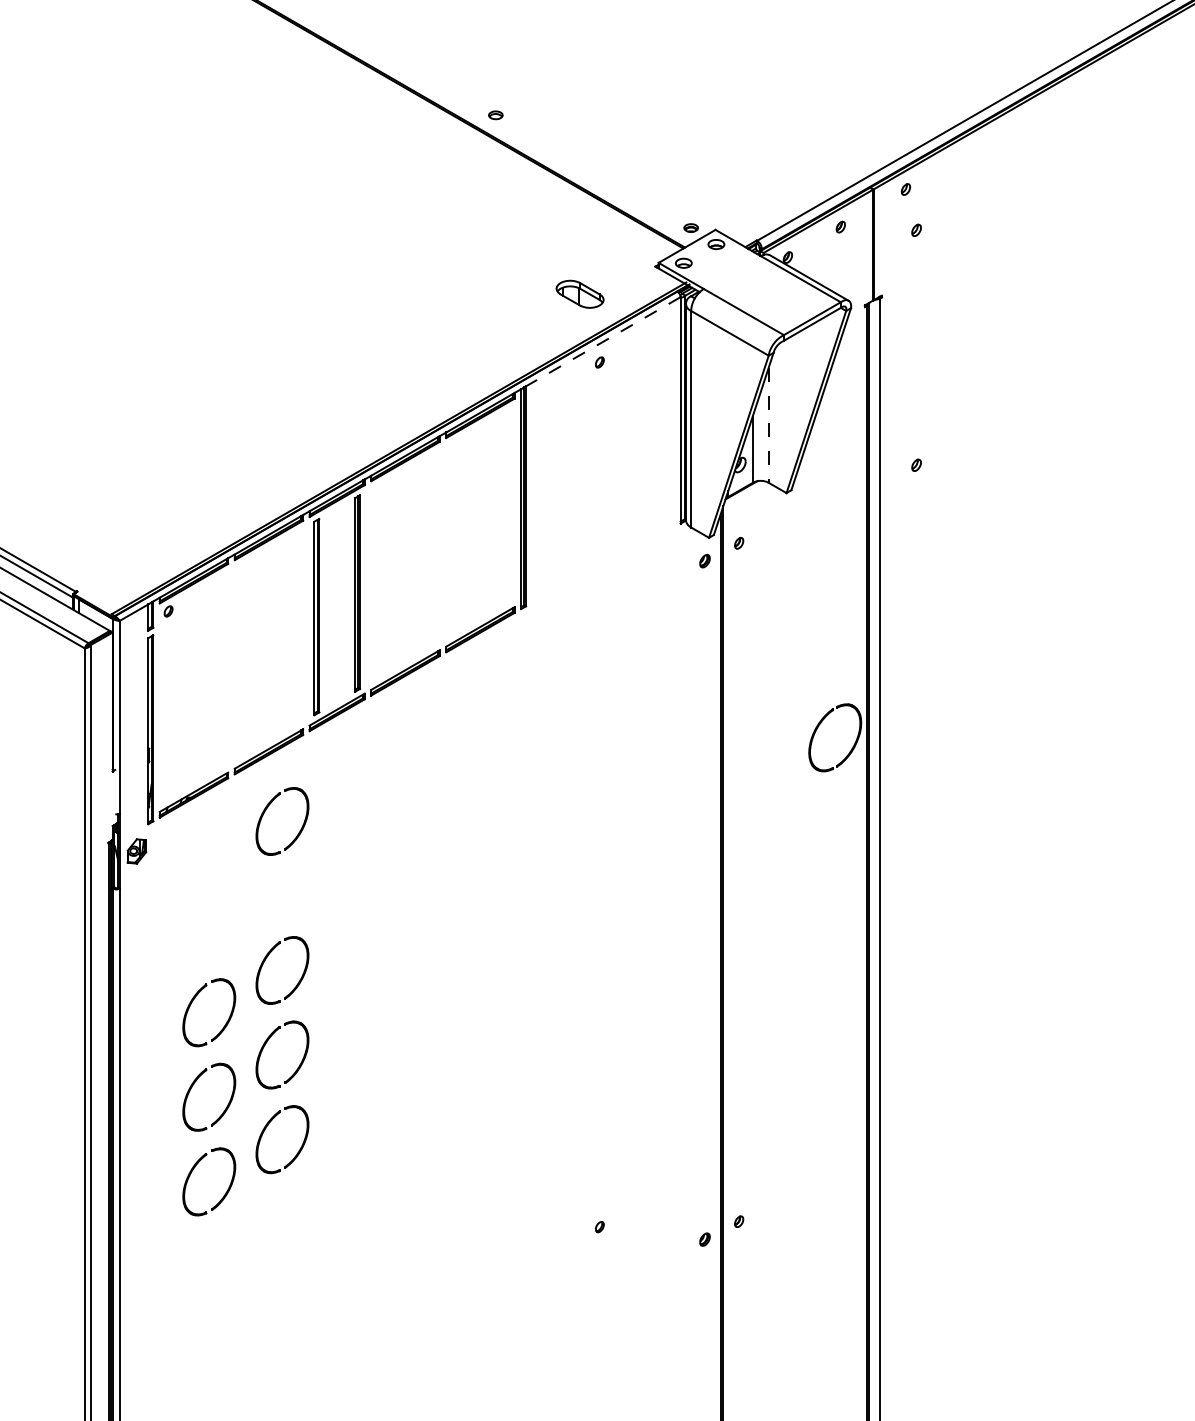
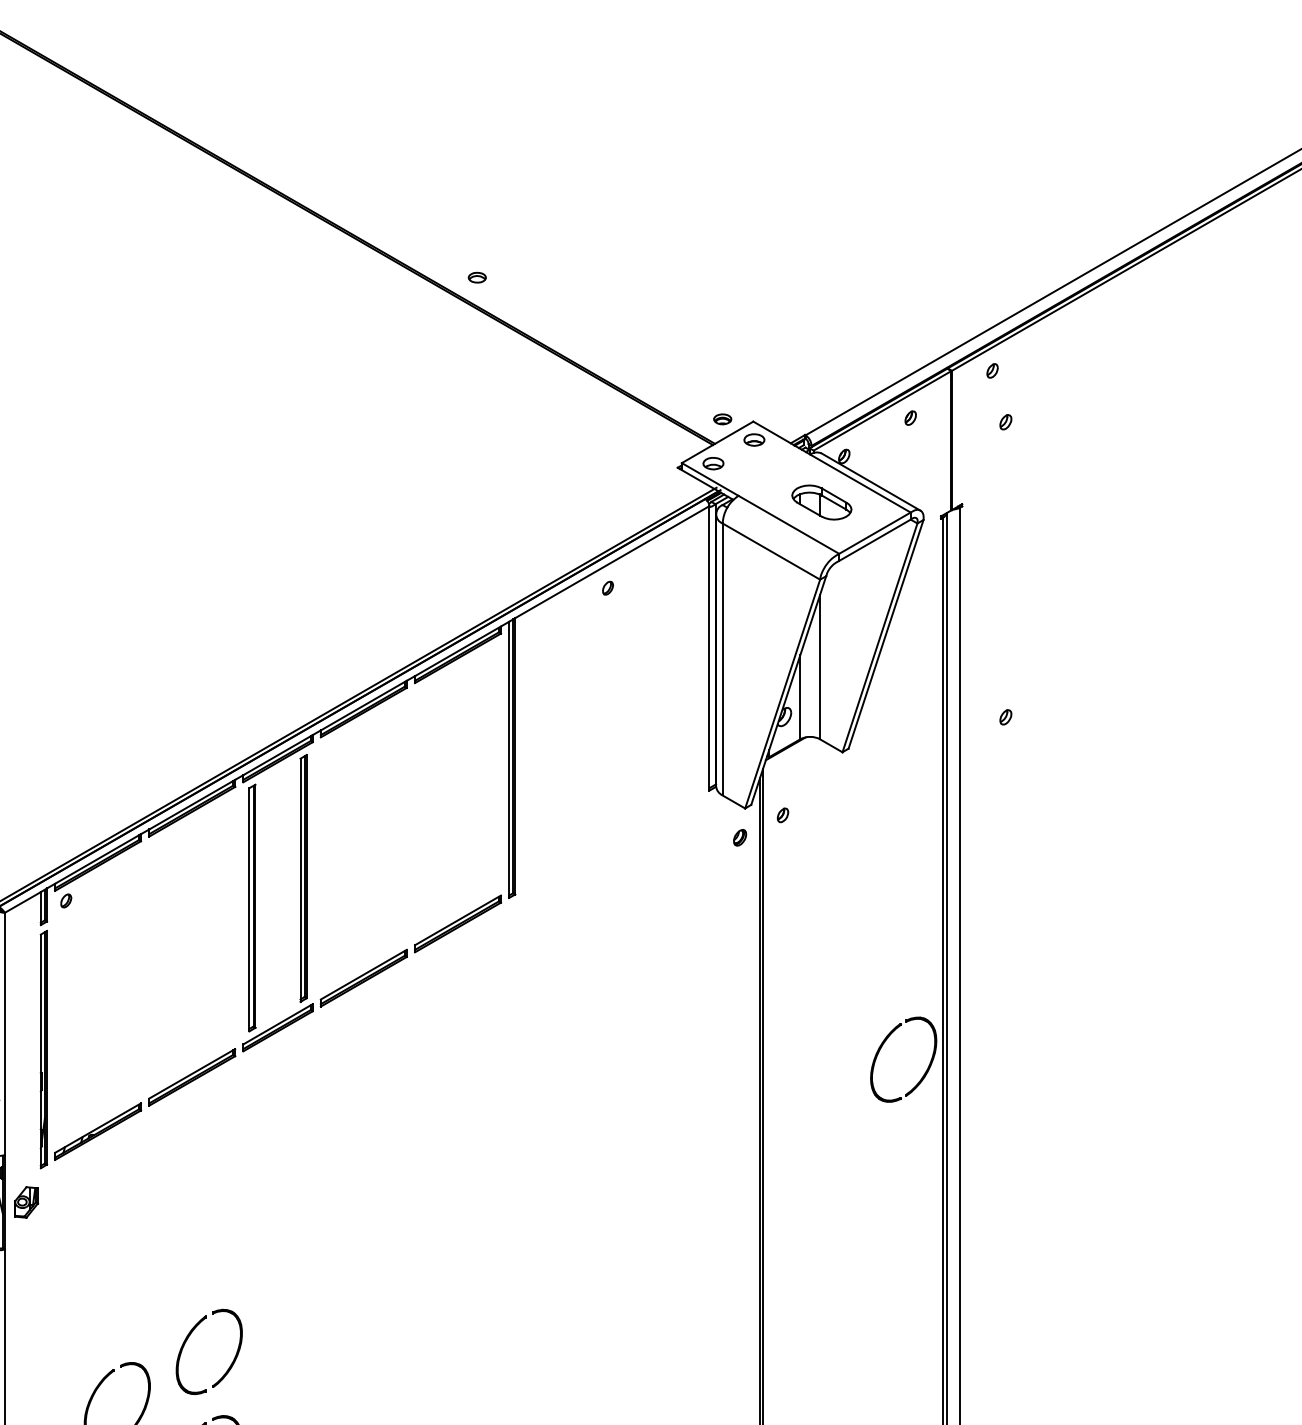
part: (579, 293) -> (821, 501), moved
line: (602, 342) -> (611, 563), dashed -> solid
line: (768, 425) -> (819, 667), dashed -> solid
part: (265, 812) -> (187, 1153), removed

